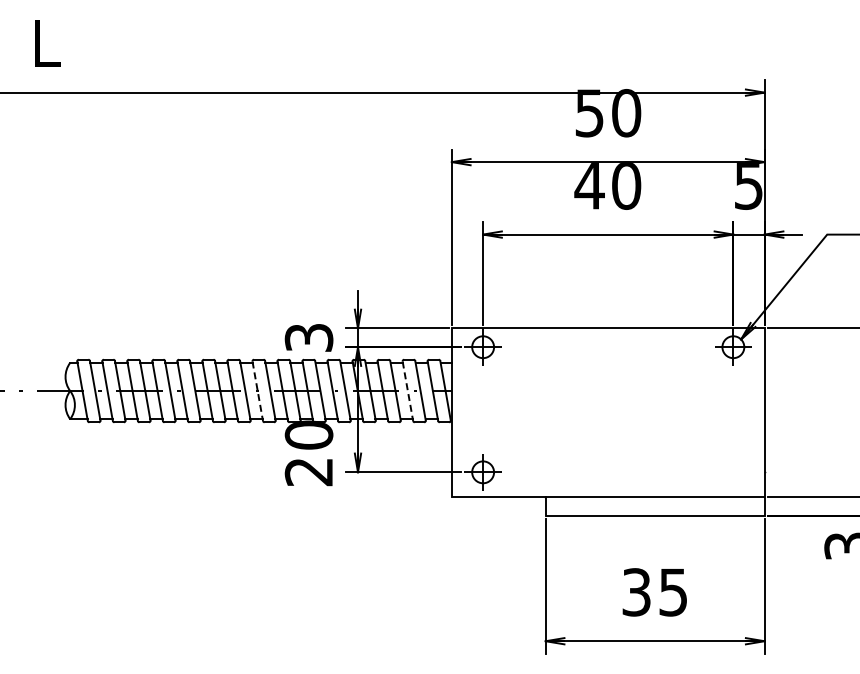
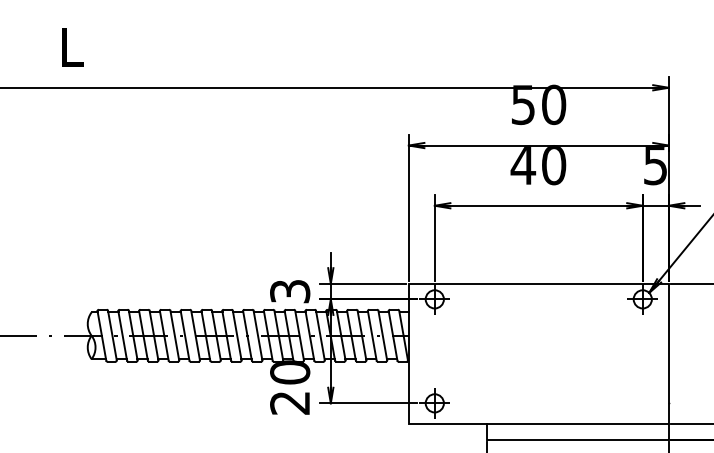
line: (257, 391) -> (247, 336), dashed -> solid
line: (408, 391) -> (372, 336), dashed -> solid

